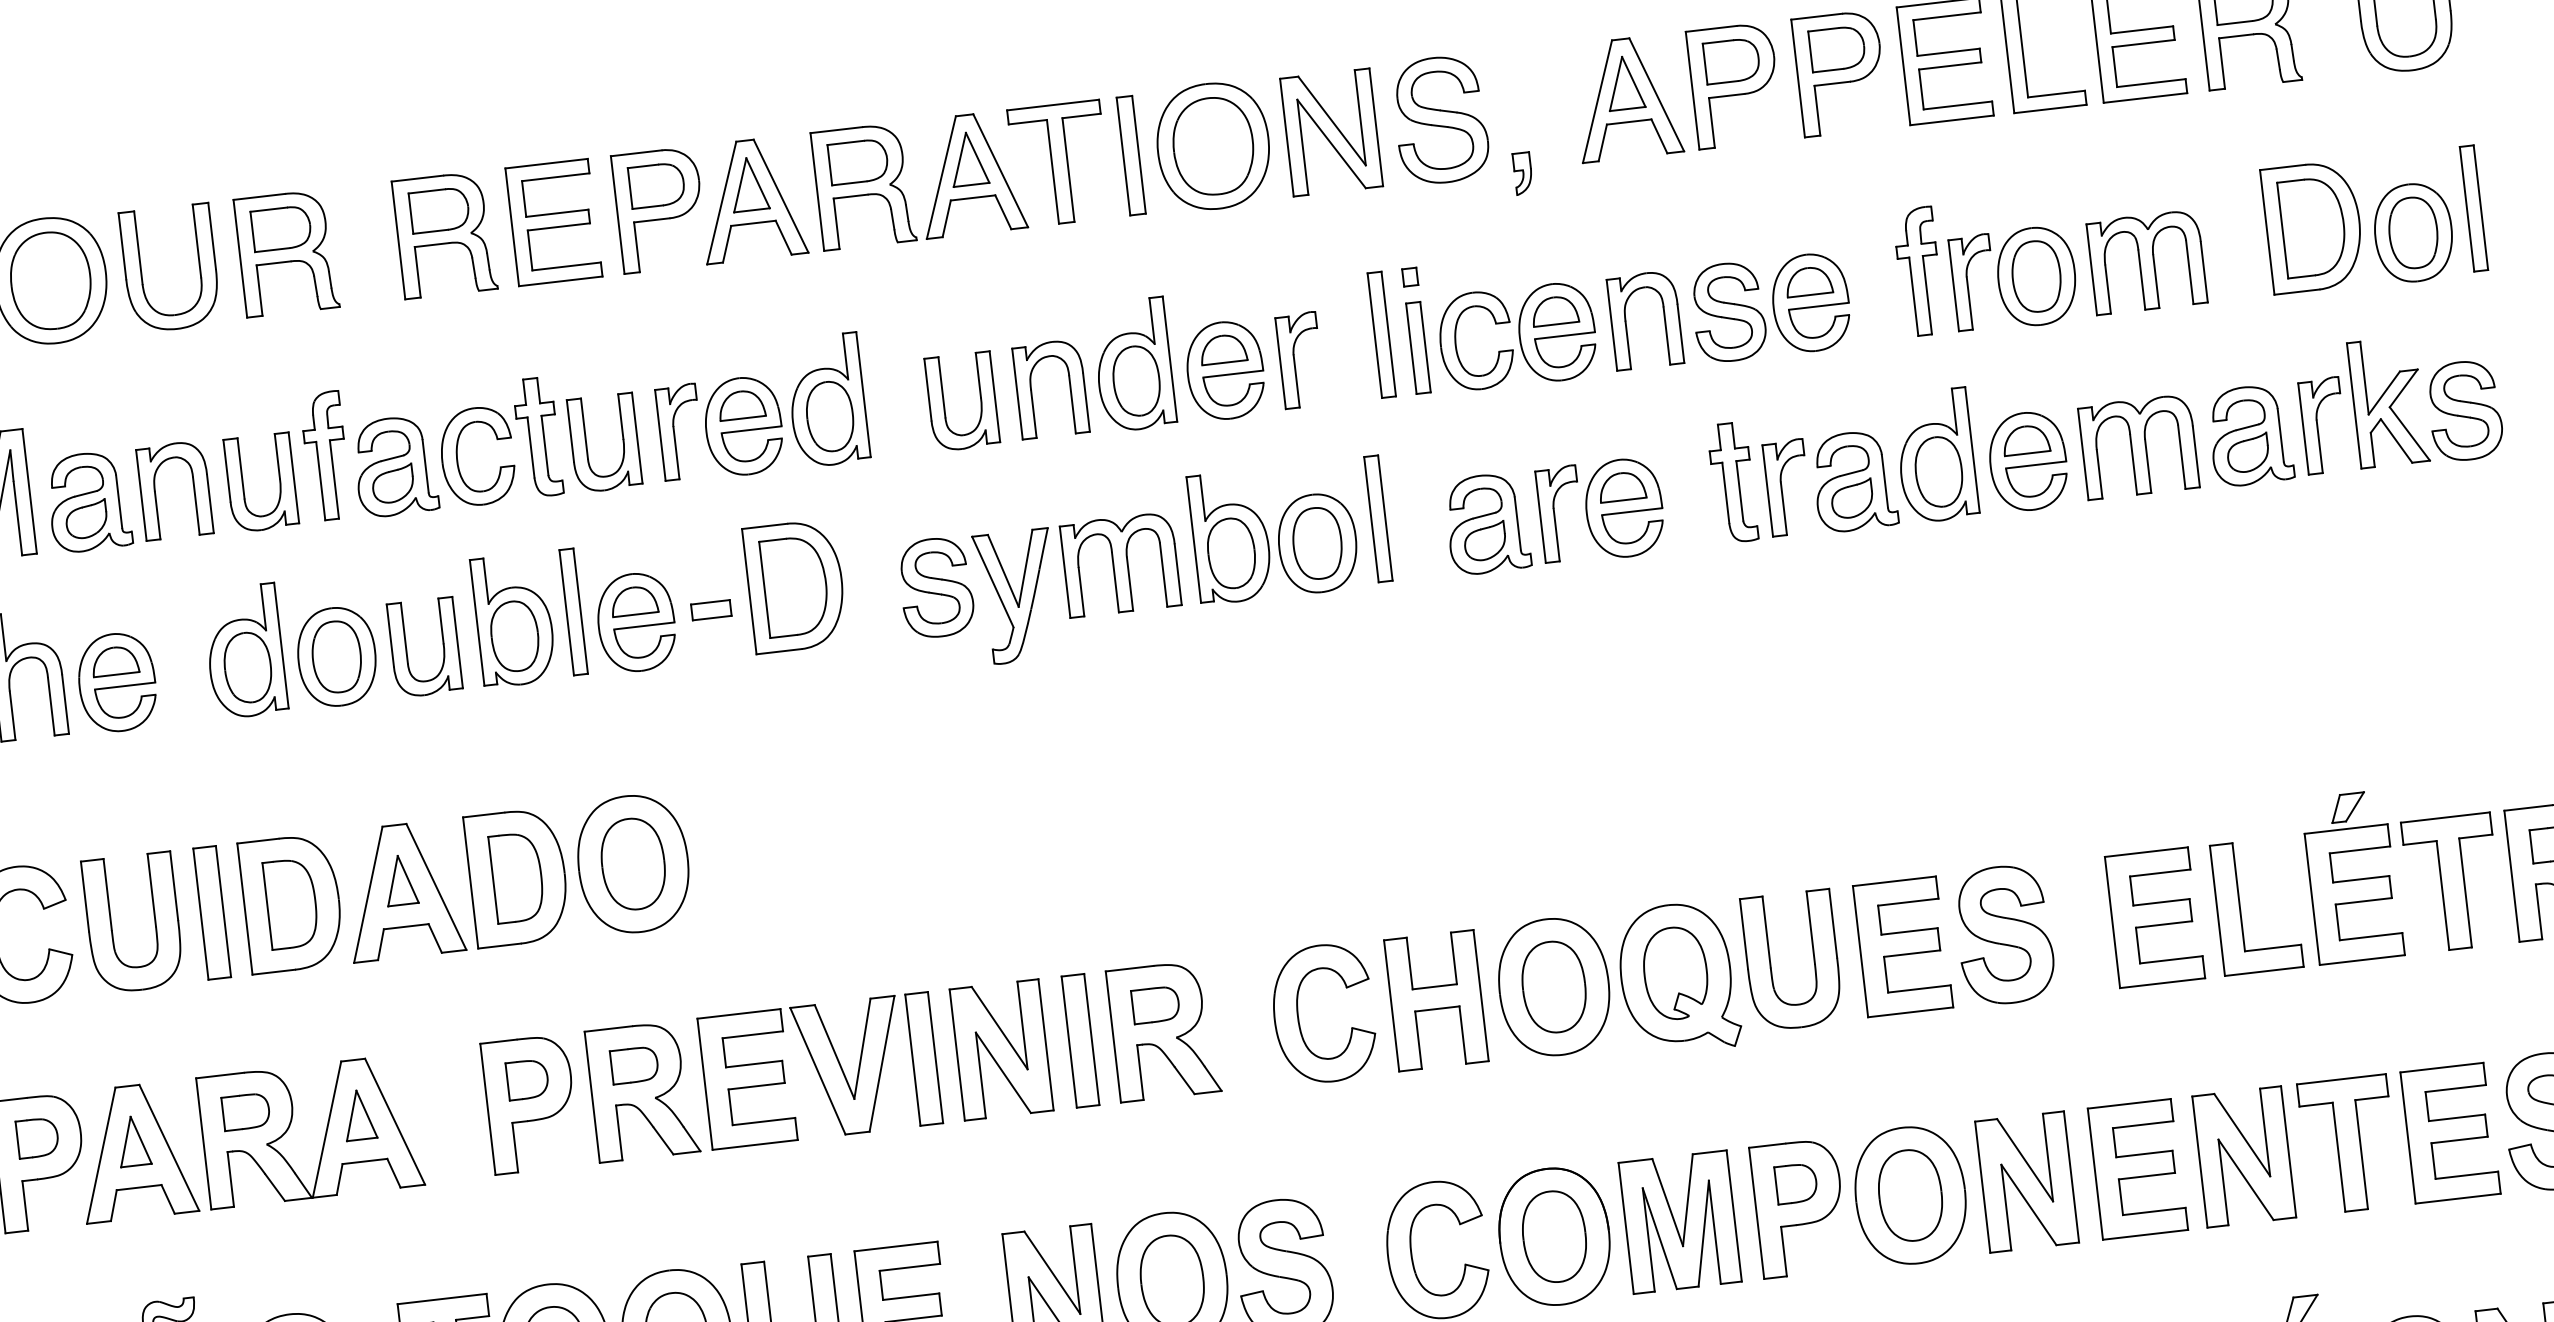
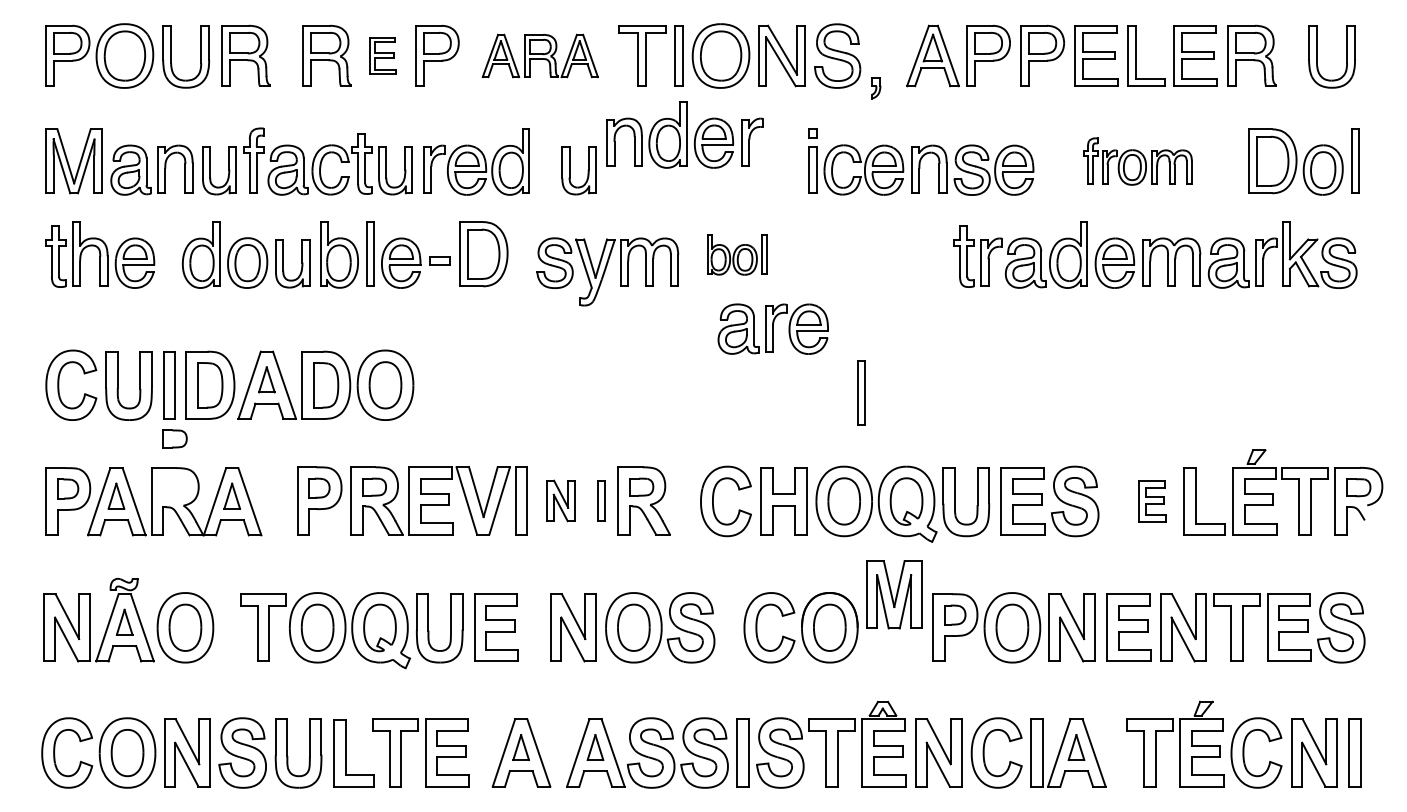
part: (861, 185) -> (540, 55), size x0.7
part: (552, 221) -> (382, 55), size x0.6
part: (2049, 257) -> (1137, 161), size x0.7
part: (1382, 333) -> (861, 392), moved
part: (1165, 360) -> (684, 134), moved
part: (1553, 514) -> (772, 328), moved
part: (1288, 529) -> (736, 254), size x0.6
part: (2155, 917) -> (1152, 501), size x0.6
part: (1080, 1040) -> (601, 500), size x0.6
part: (1000, 1049) -> (560, 500), size x0.6
part: (244, 1111) -> (174, 438), moved
part: (1680, 1221) -> (894, 594), moved

